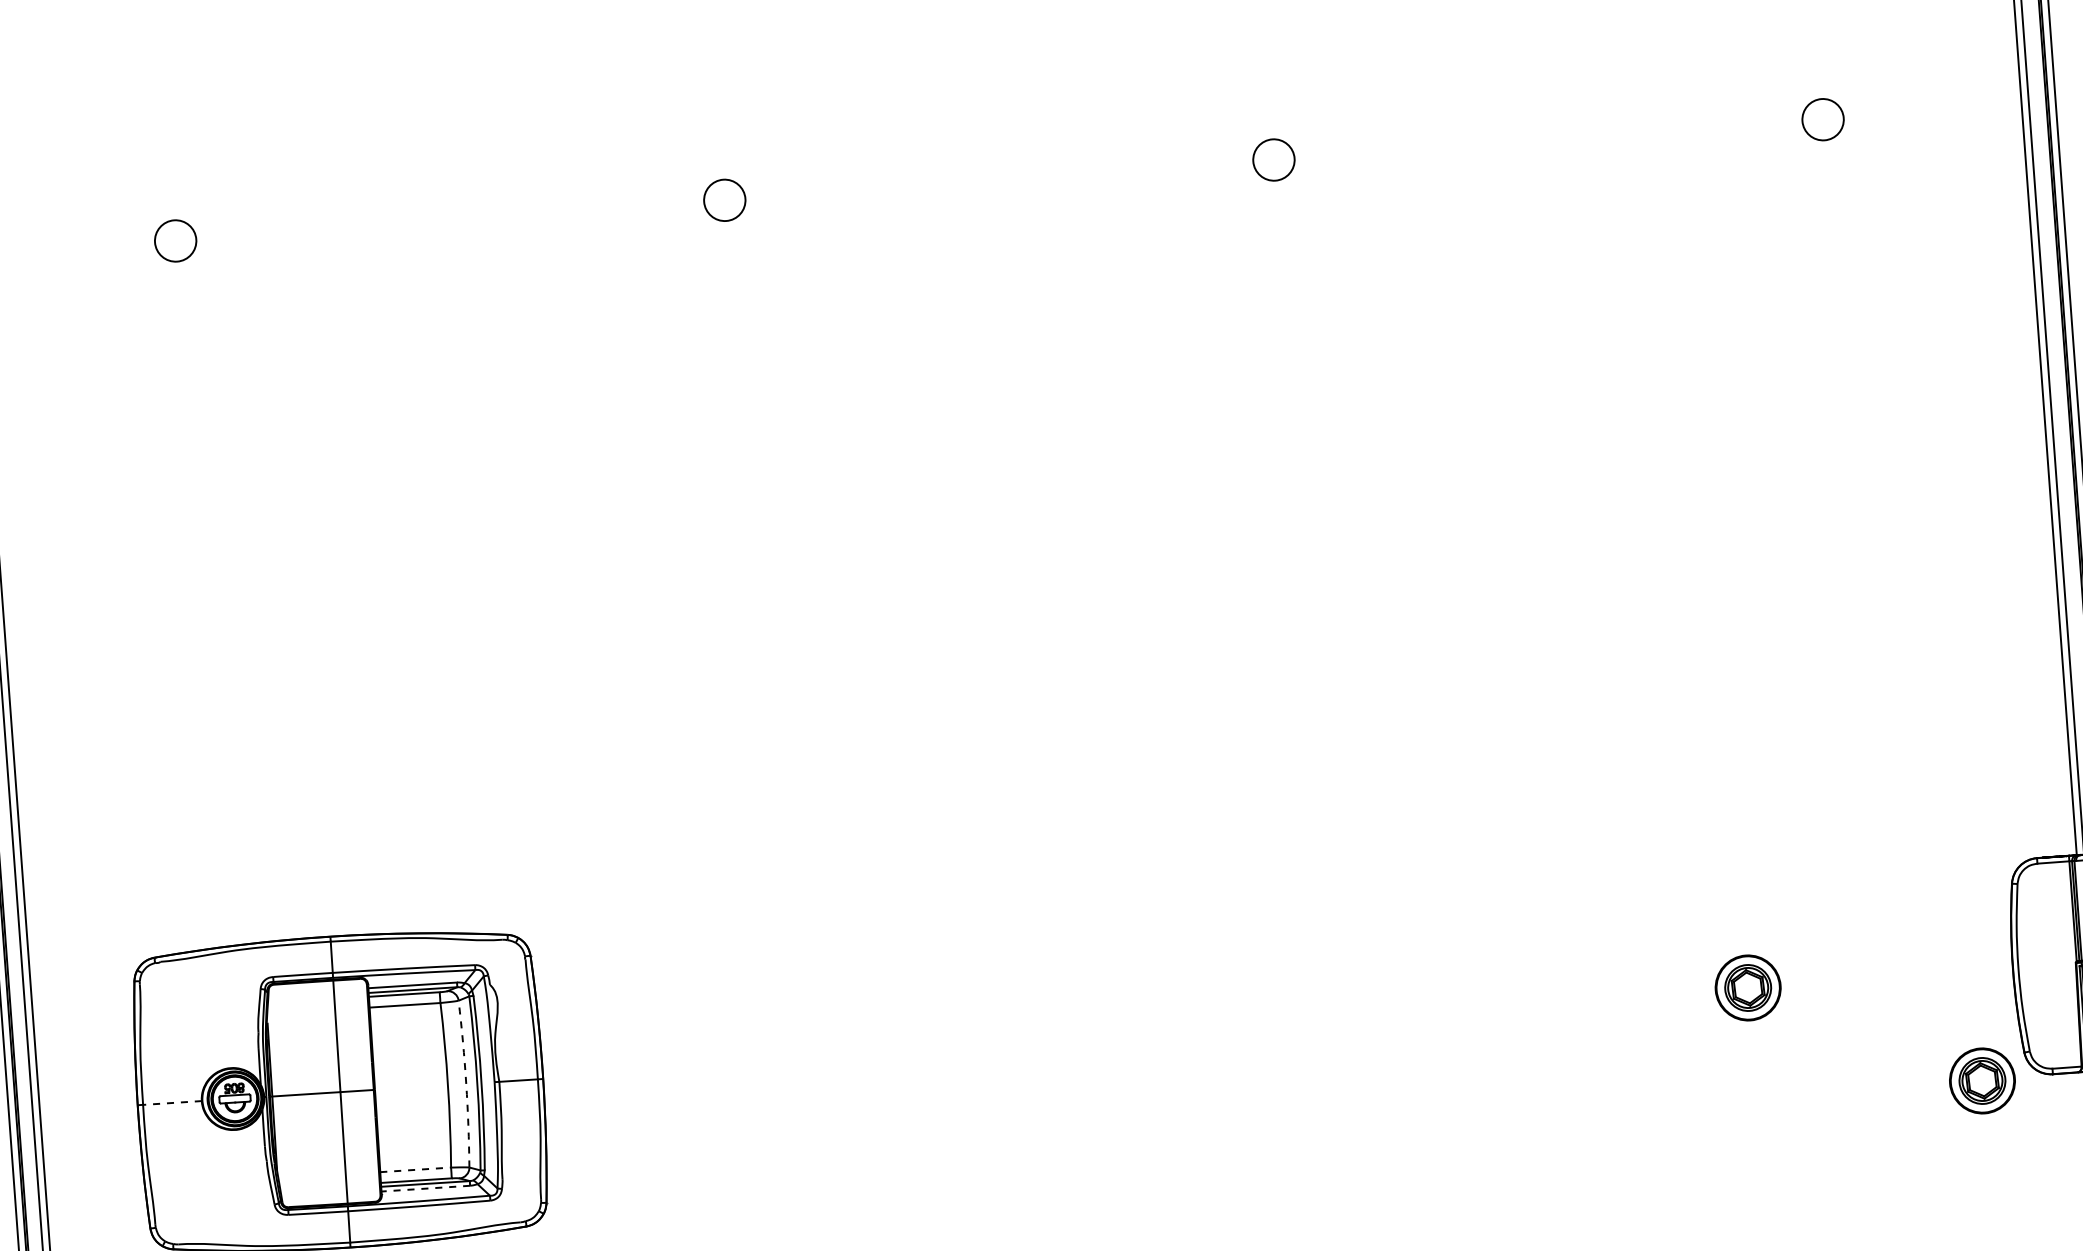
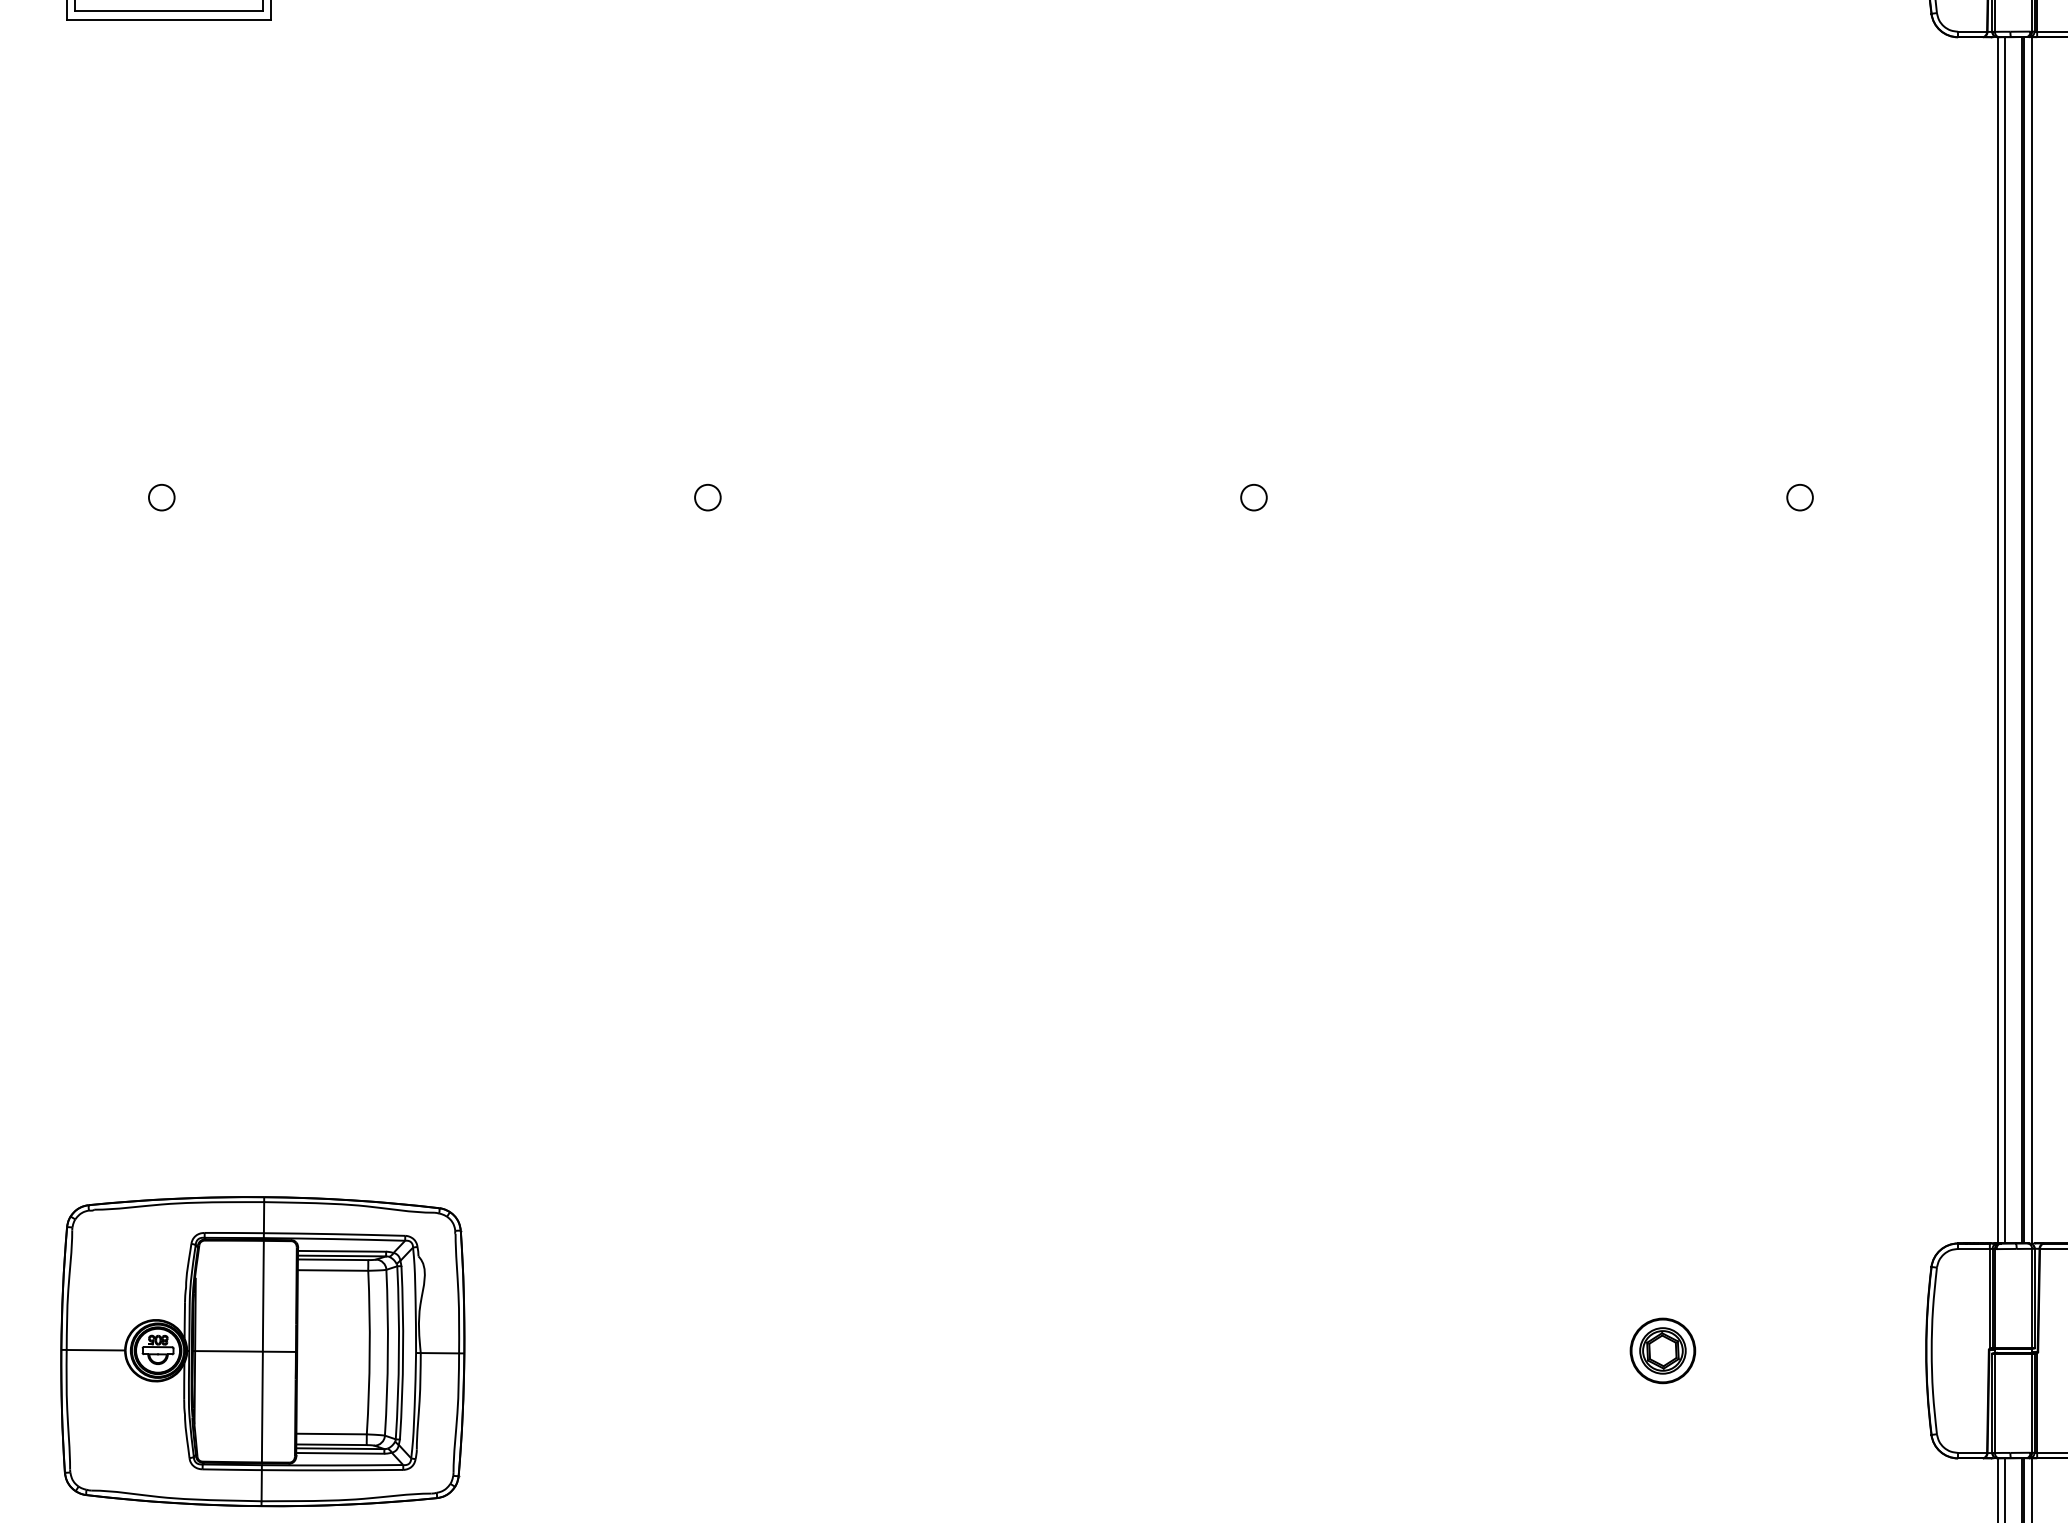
circle: (1822, 119) -> (1799, 497), size x0.62
circle: (1273, 160) -> (1253, 497), size x0.62
circle: (724, 200) -> (707, 497), size x0.62
circle: (175, 240) -> (161, 497), size x0.62
part: (1981, 1080) -> (1887, 1459), removed
arc: (465, 1083) -> (387, 1352), dashed -> solid
line: (172, 1103) -> (95, 1350), dashed -> solid
line: (416, 1170) -> (332, 1434), dashed -> solid
line: (425, 1188) -> (339, 1453), dashed -> solid

